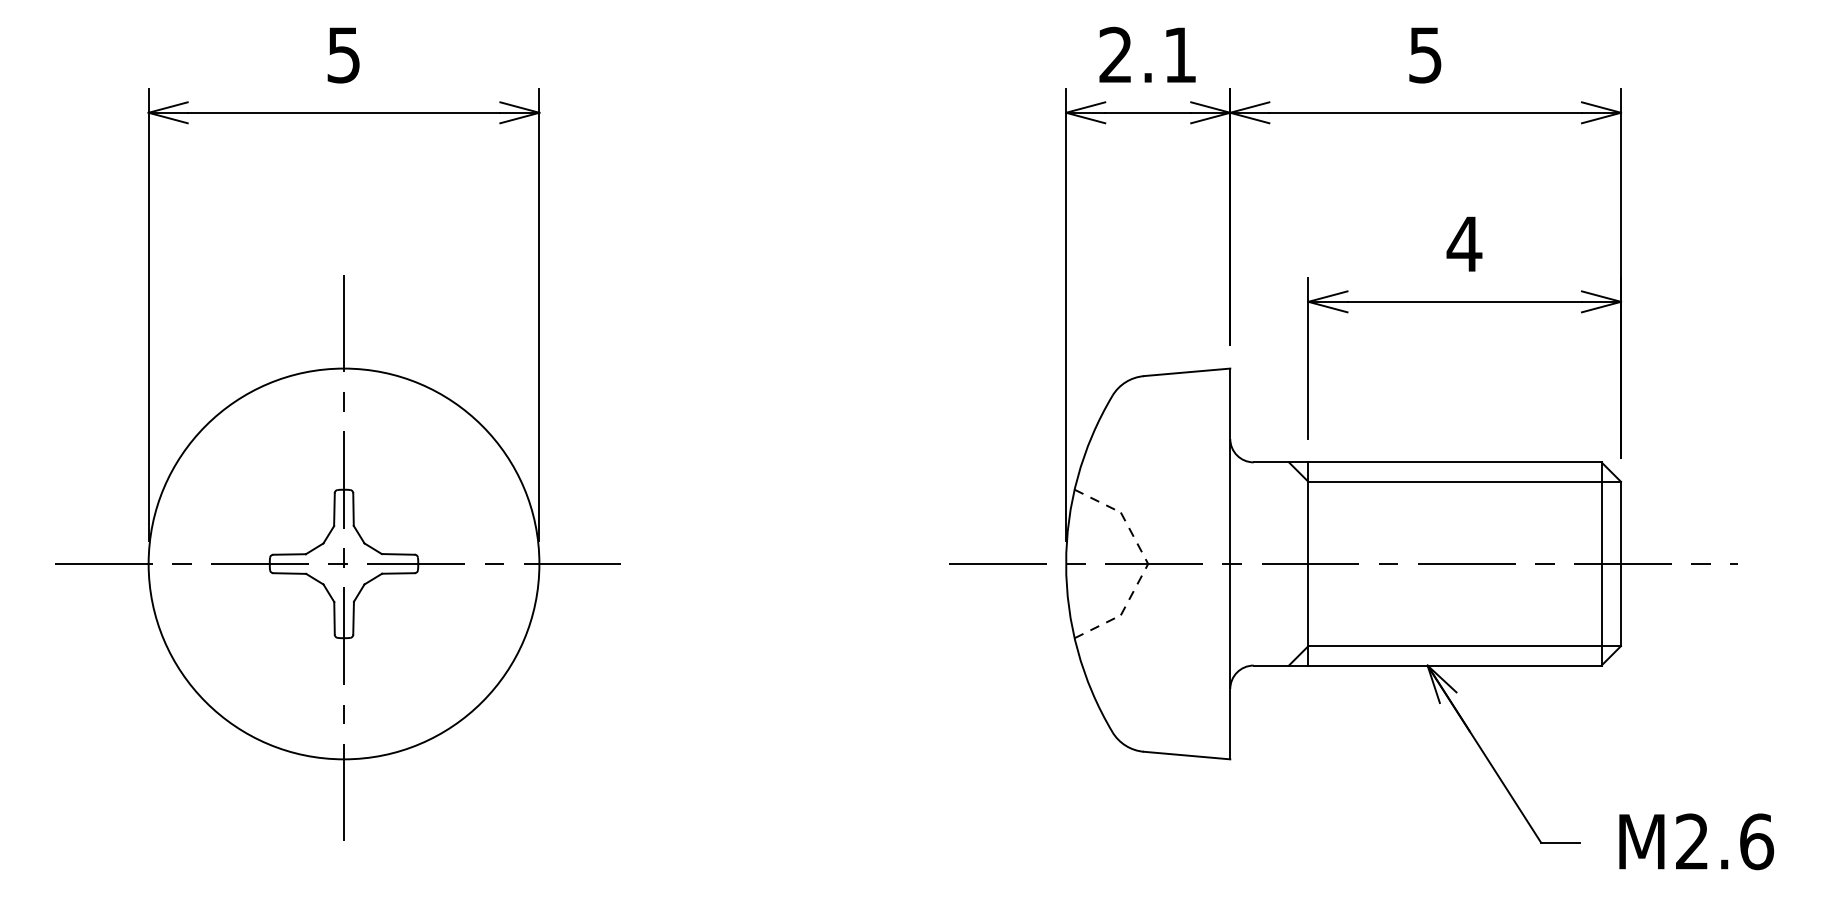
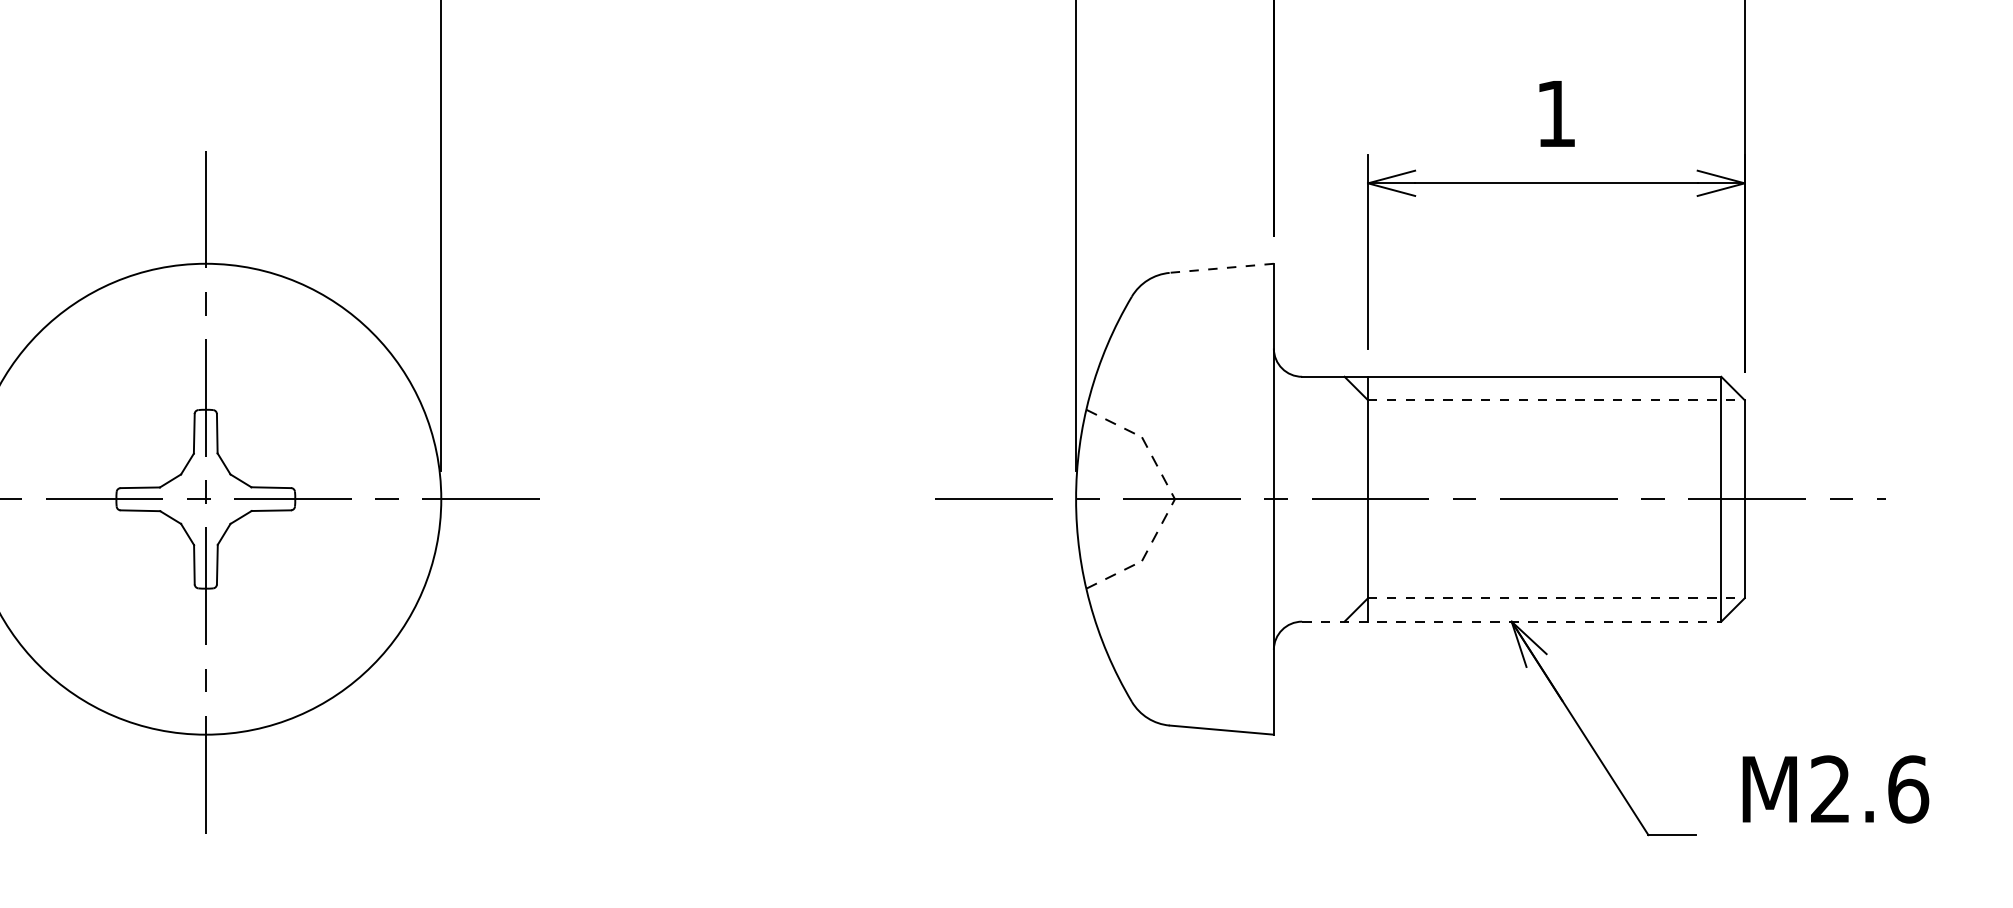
text: (1464, 243) -> (1556, 113), 4 -> 1
line: (1186, 372) -> (1221, 268), solid -> dashed
line: (1465, 481) -> (1557, 399), solid -> dashed
line: (1465, 646) -> (1557, 598), solid -> dashed
line: (1427, 665) -> (1511, 621), solid -> dashed
text: (1696, 841) -> (1835, 789), moved

